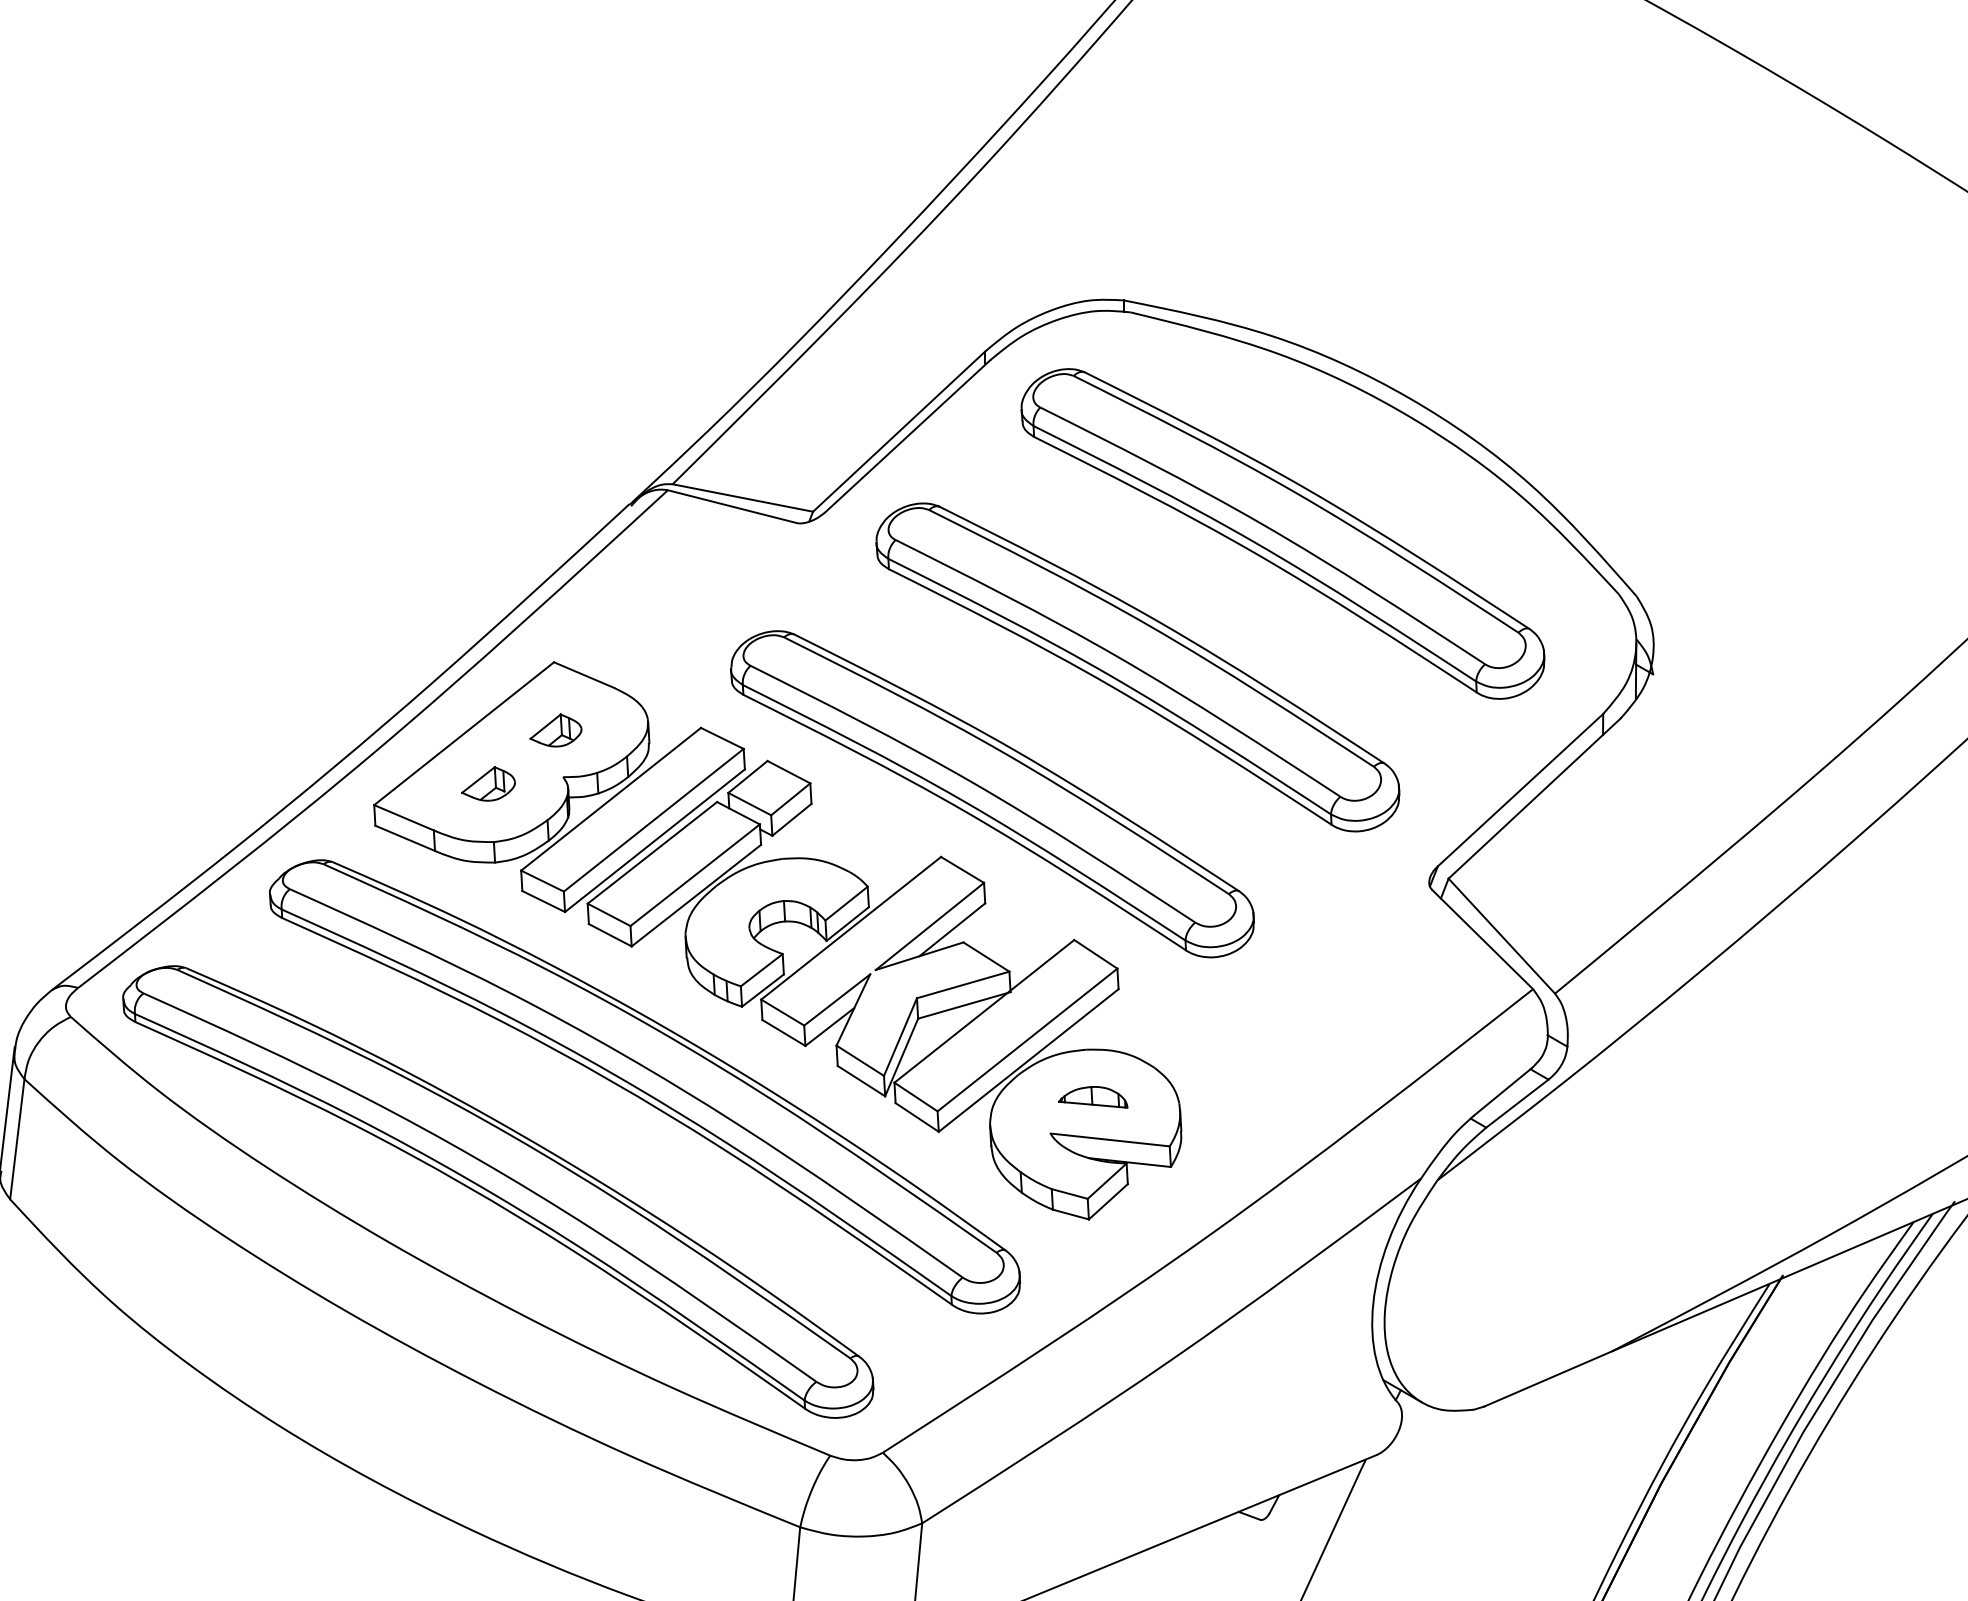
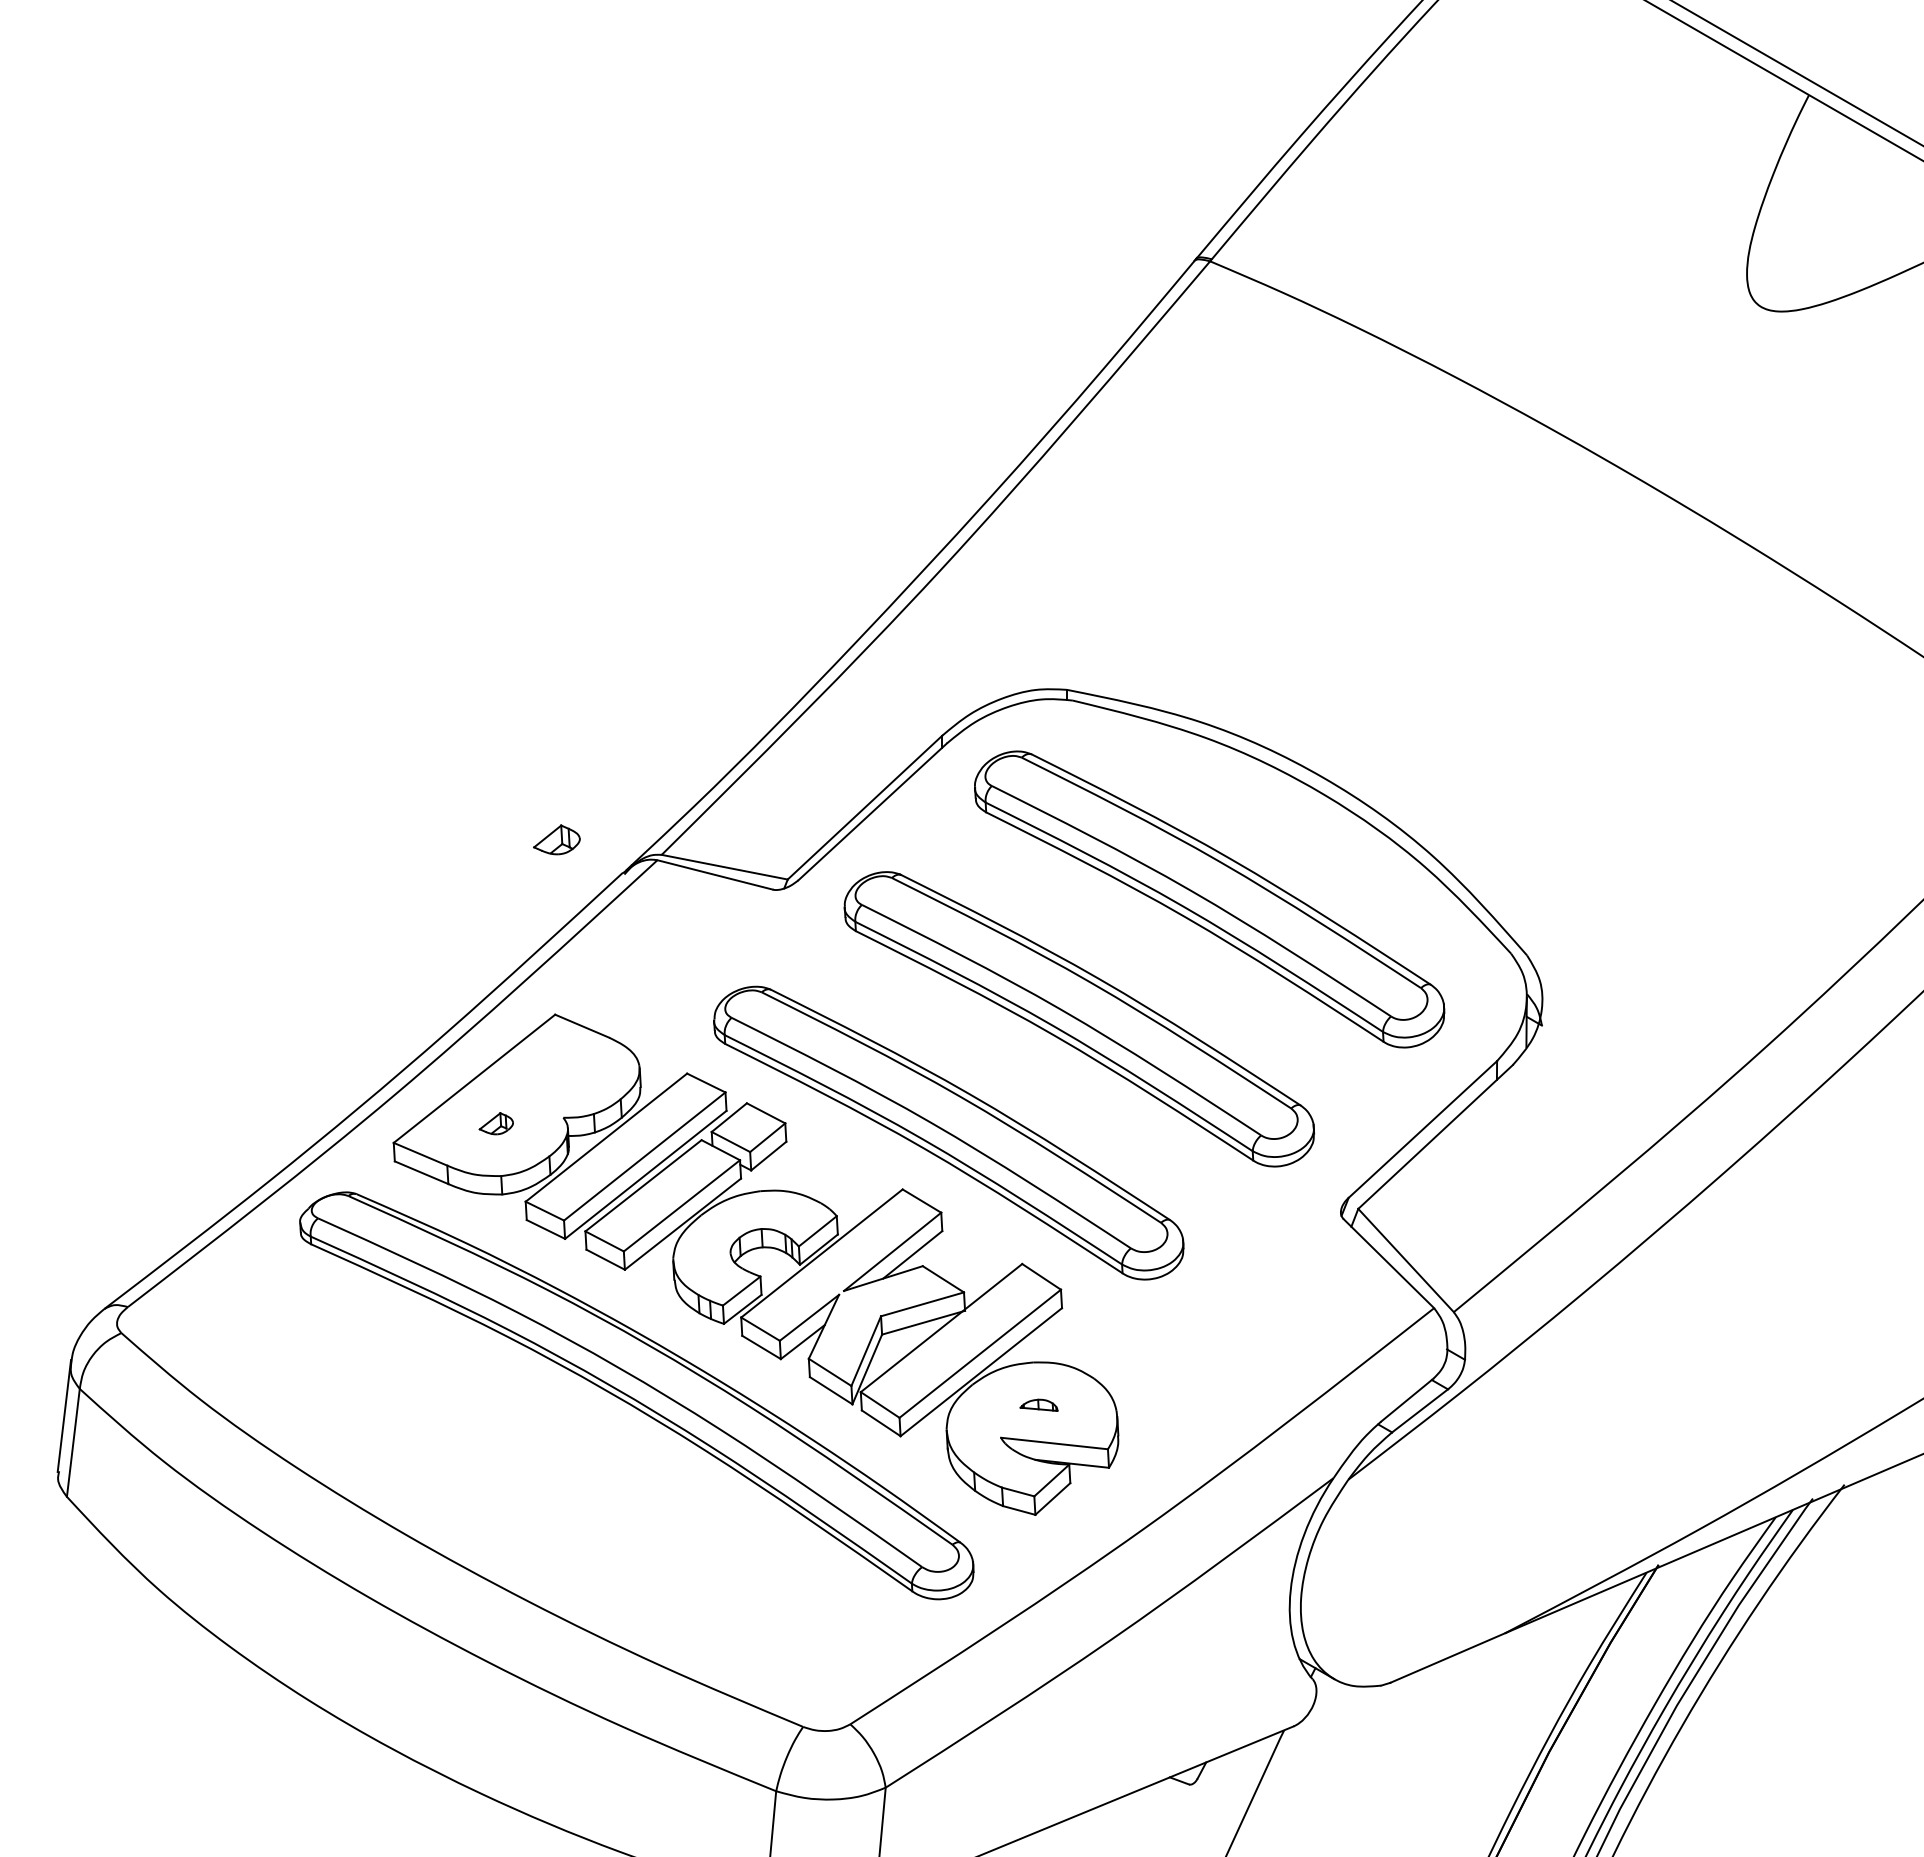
part: (555, 730) -> (556, 839), moved
part: (488, 783) -> (496, 1123), size x0.7
part: (1092, 1097) -> (1038, 1405), size x0.6
part: (497, 1191) -> (504, 1489), removed

